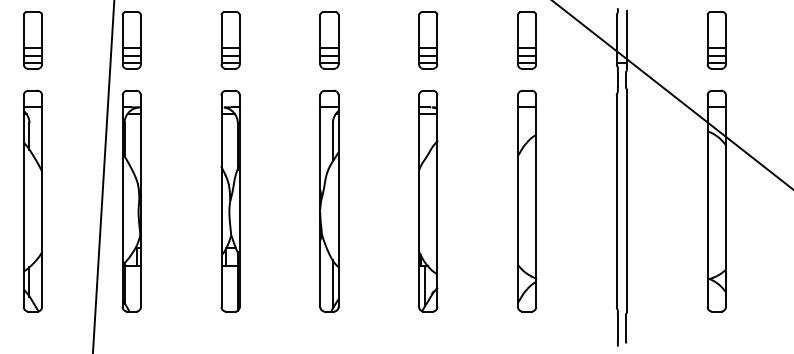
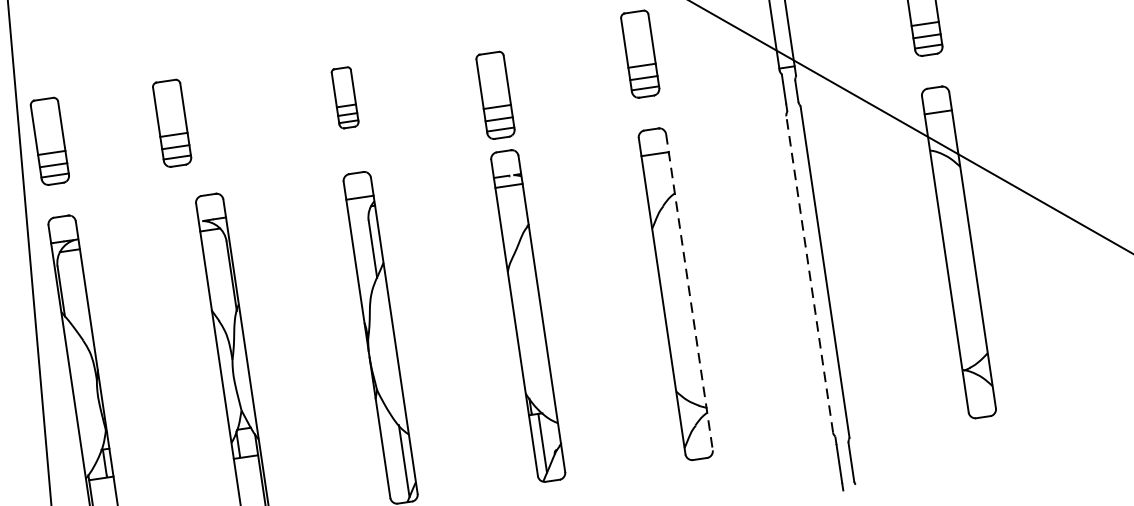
part: (230, 40) -> (172, 123), moved
part: (329, 40) -> (345, 97), size x0.7
part: (428, 40) -> (495, 95), moved
line: (536, 201) -> (689, 292), solid -> dashed
line: (616, 201) -> (809, 275), solid -> dashed

